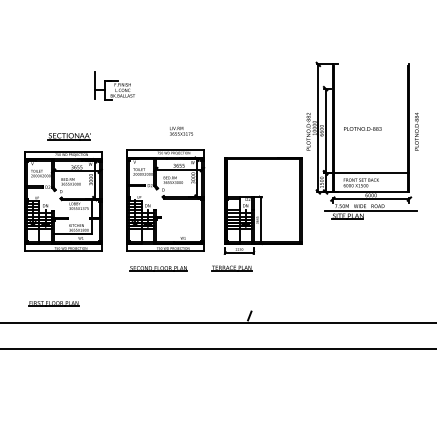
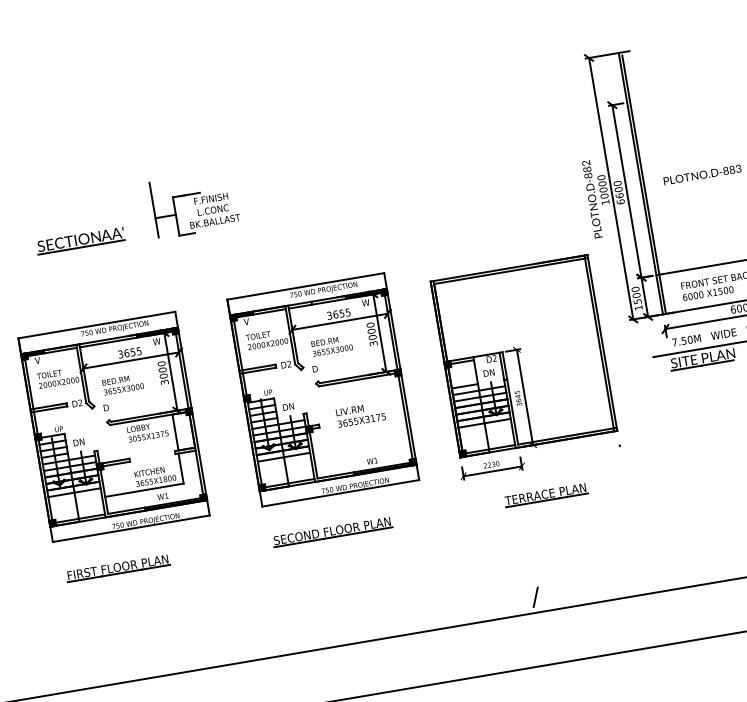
part: (114, 85) -> (194, 202), moved
text: (181, 130) -> (360, 413), moved
part: (68, 136) -> (78, 241), moved
part: (231, 268) -> (545, 495), moved
part: (53, 303) -> (117, 568), moved

